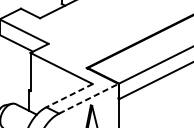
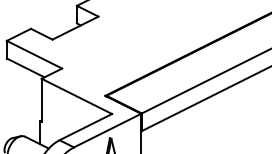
line: (69, 96) -> (85, 127), dashed -> solid
line: (88, 98) -> (107, 130), dashed -> solid

